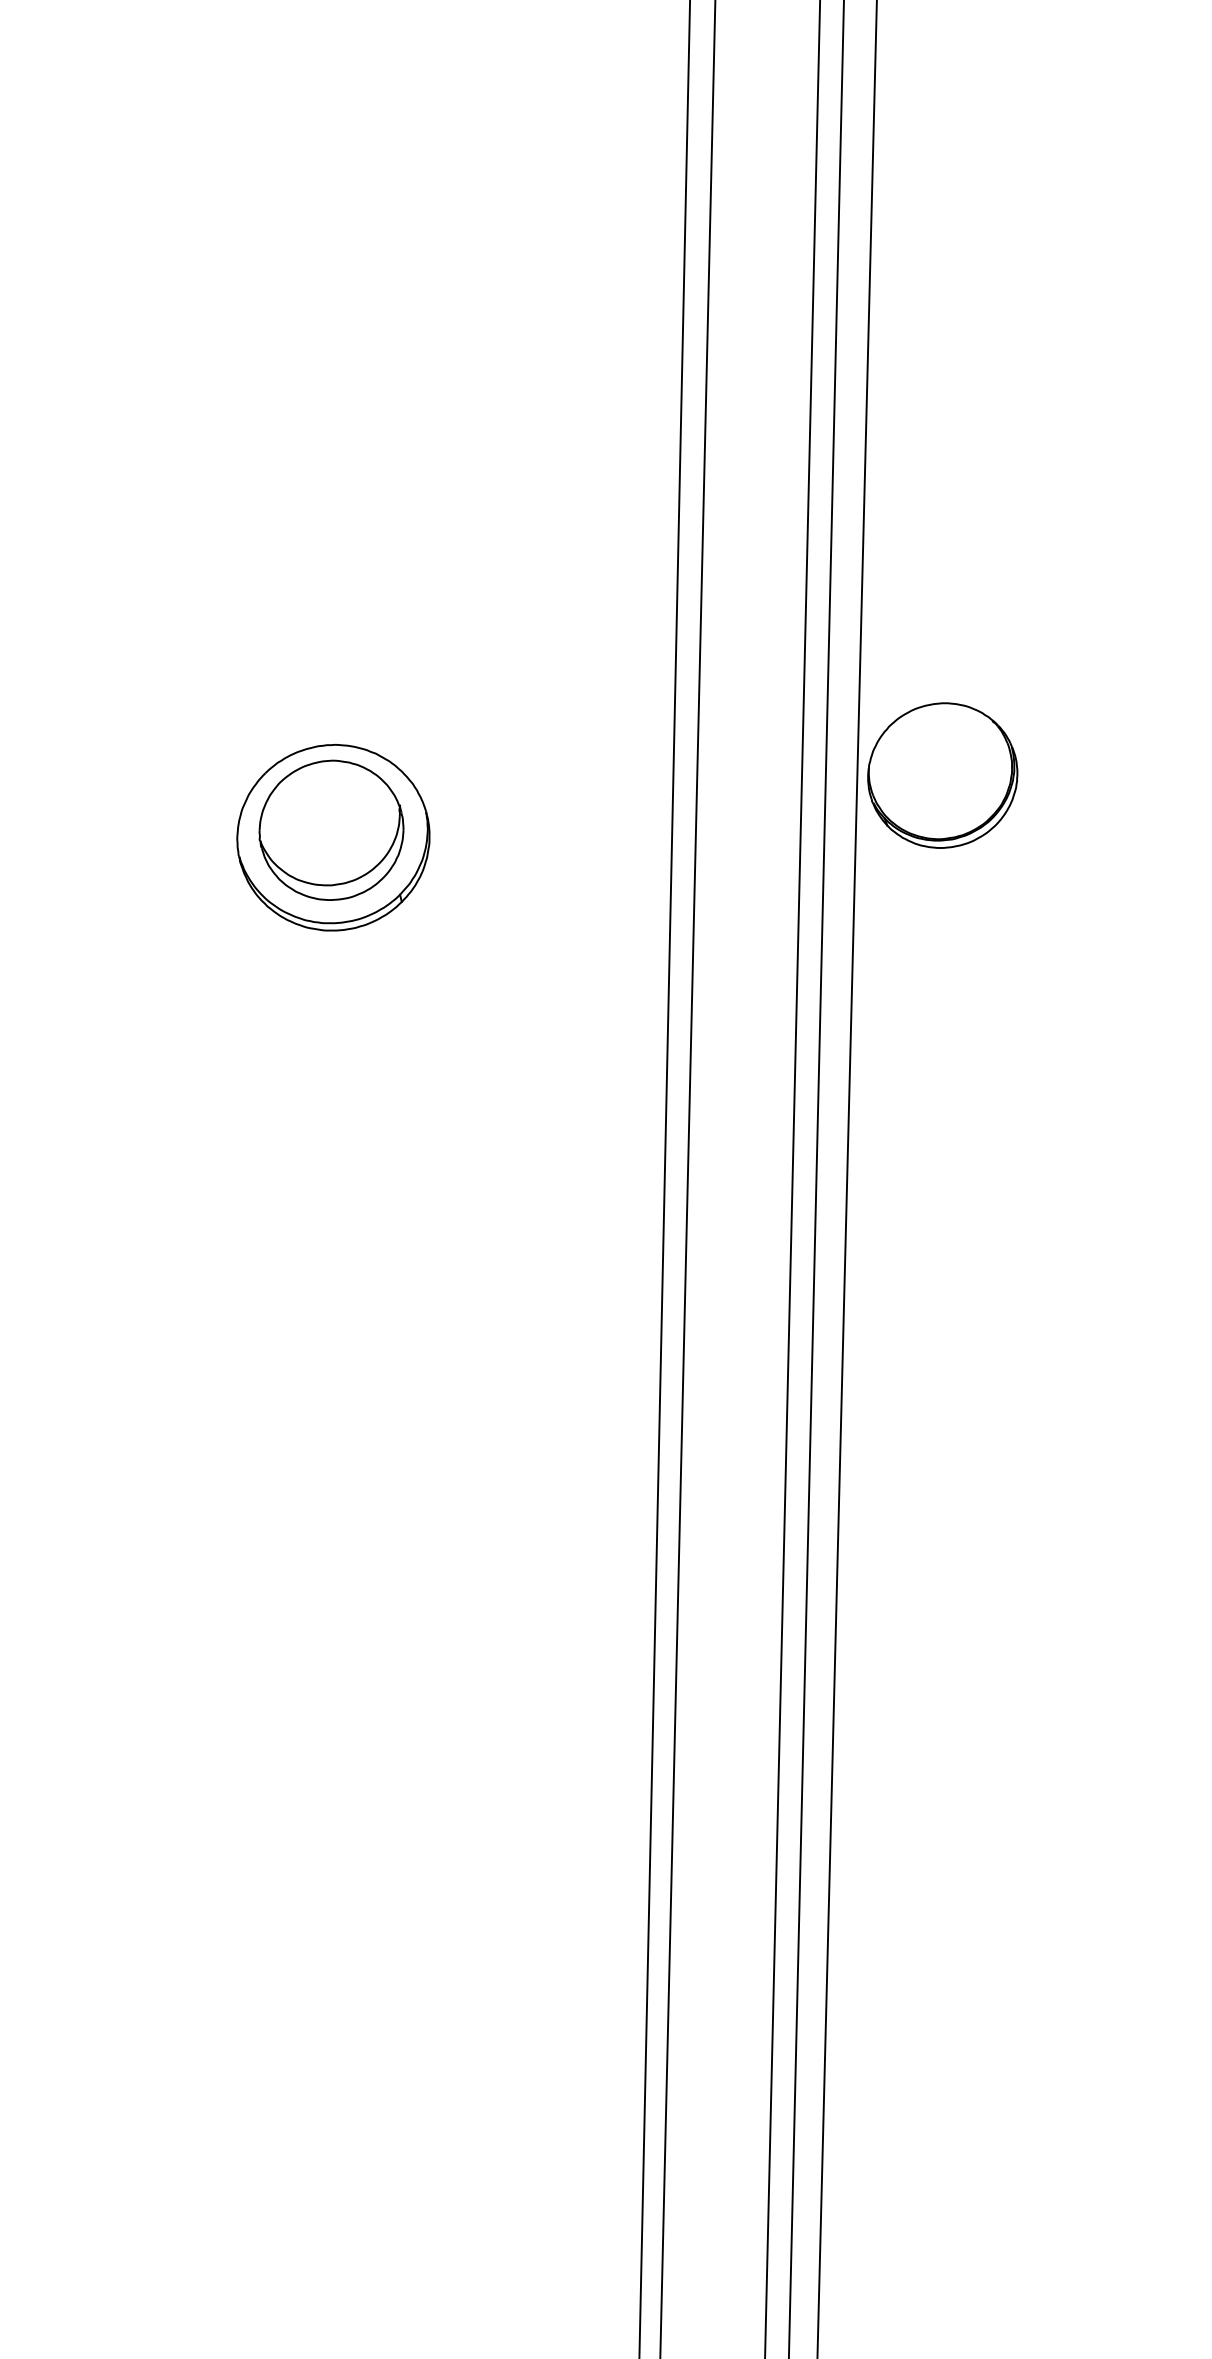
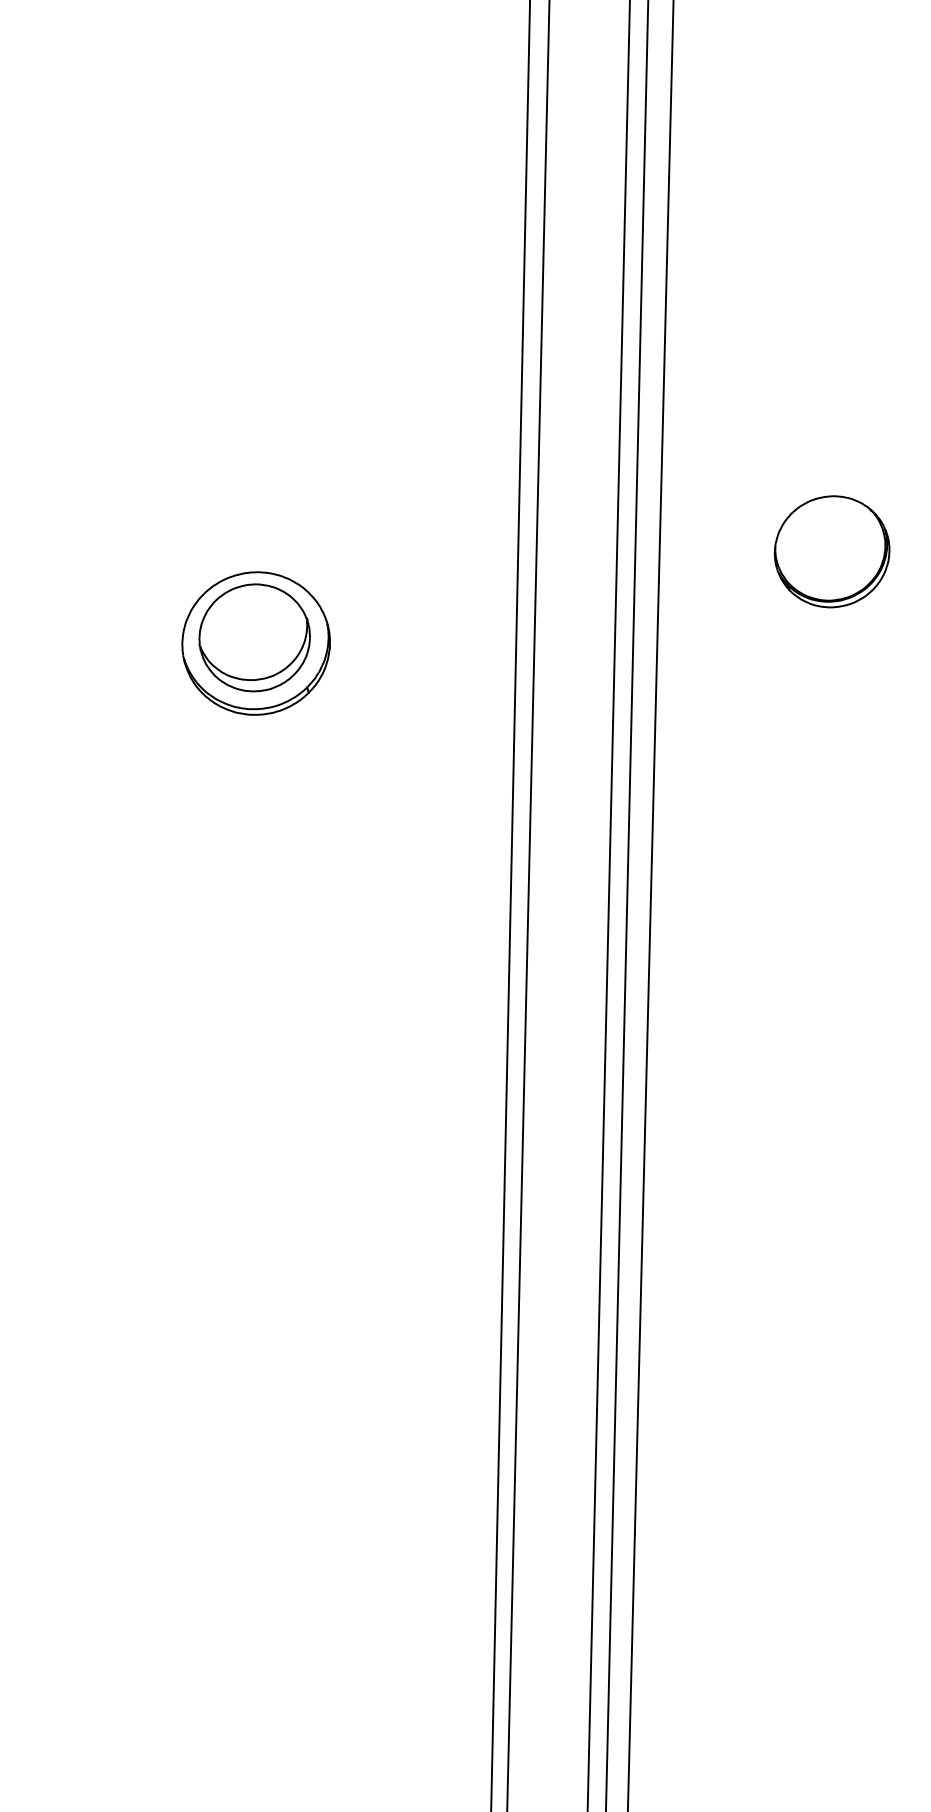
part: (943, 775) -> (832, 551), moved

